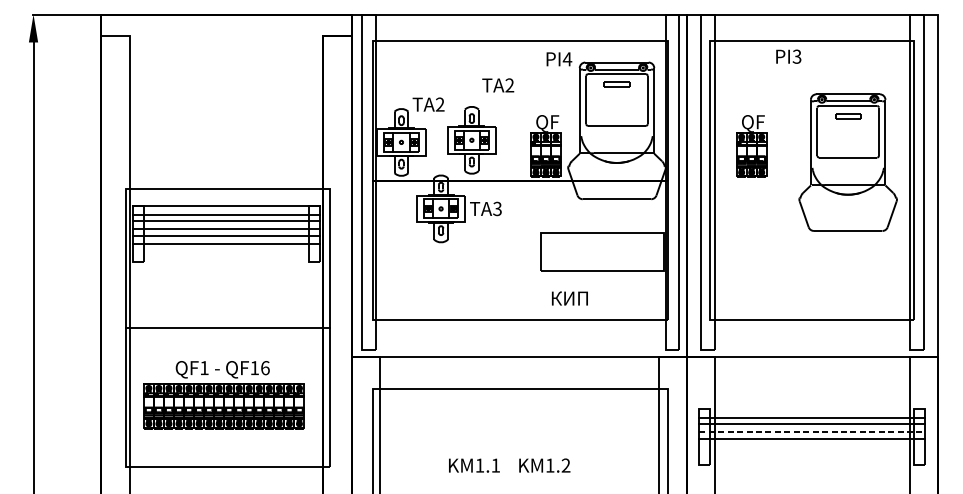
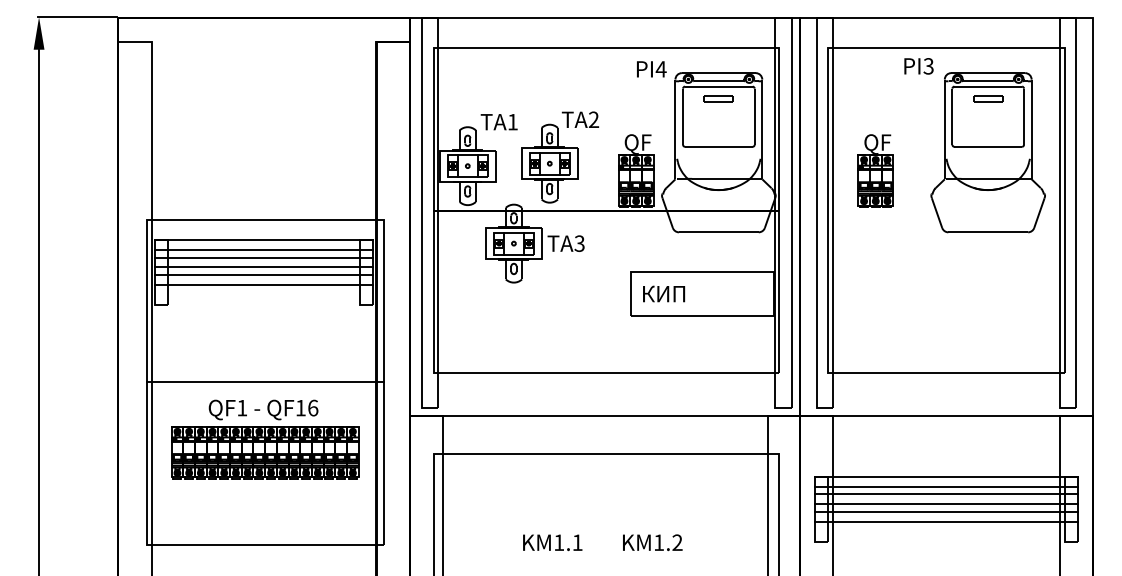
text: (497, 85) -> (579, 119), moved
text: (439, 104) -> (512, 121), 2 -> 1
part: (847, 162) -> (987, 152), moved
text: (570, 298) -> (664, 293), moved
part: (224, 395) -> (265, 439), moved
line: (812, 409) -> (946, 477), added
line: (812, 431) -> (946, 503), dashed -> solid
line: (812, 447) -> (946, 521), added
text: (544, 465) -> (652, 542), moved

